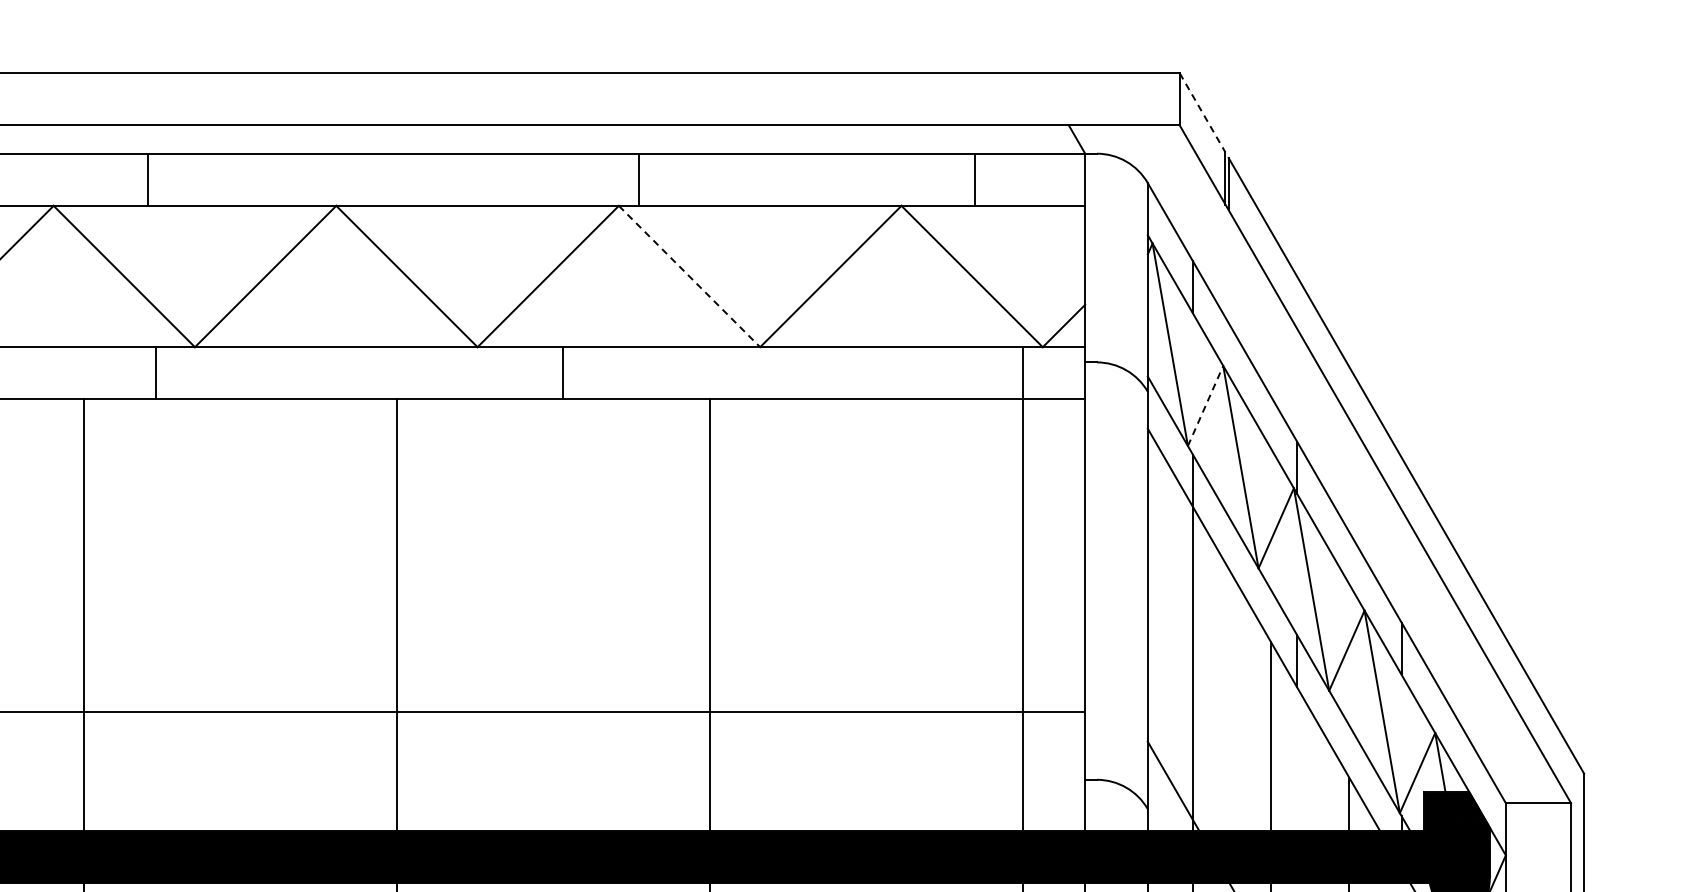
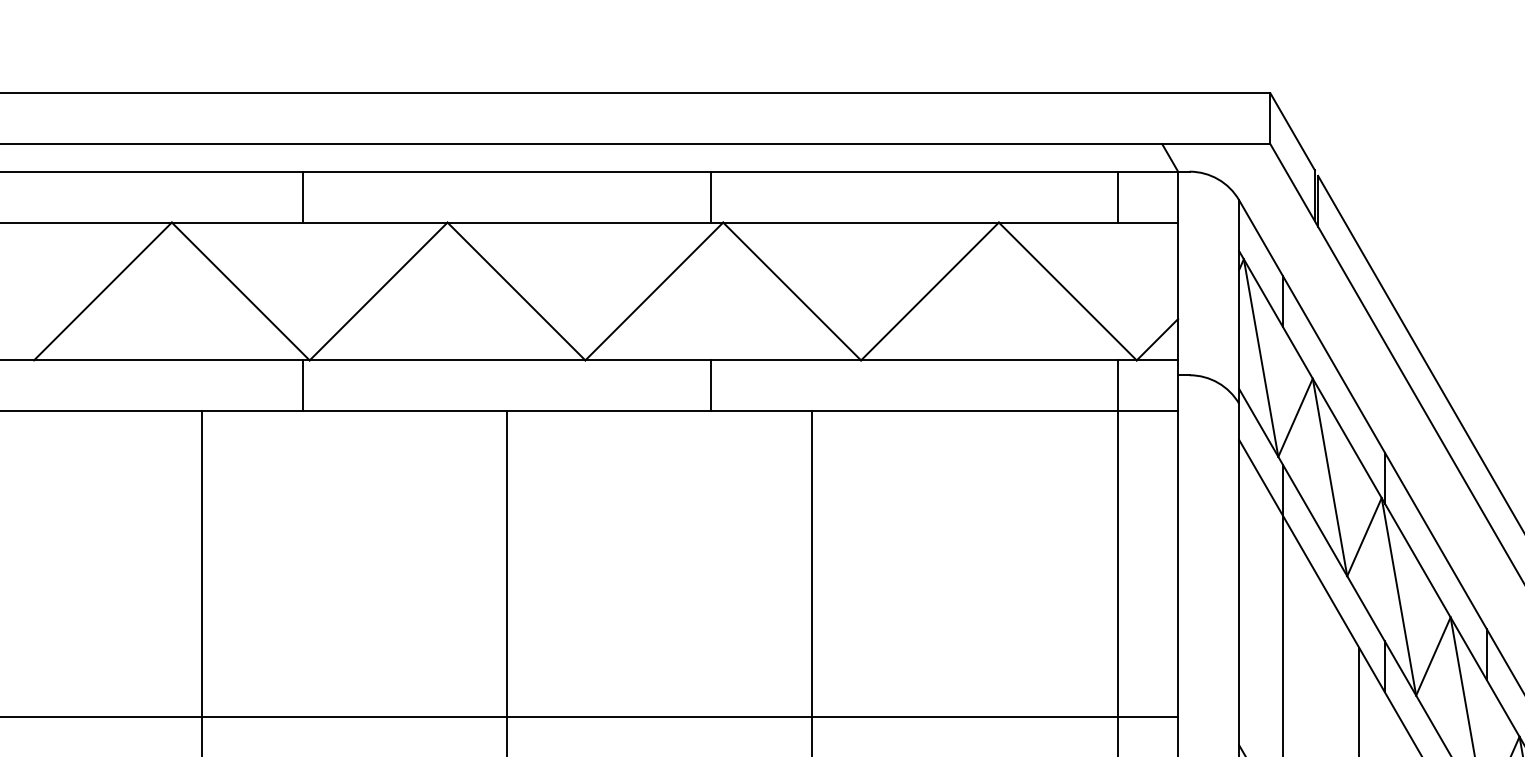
line: (1202, 112) -> (1292, 131), dashed -> solid
line: (148, 179) -> (303, 196), moved
line: (638, 179) -> (710, 196), moved
line: (975, 179) -> (1117, 196), moved
line: (689, 276) -> (792, 291), dashed -> solid
line: (156, 373) -> (303, 386), moved
line: (562, 373) -> (710, 386), moved
line: (1205, 405) -> (1295, 417), dashed -> solid

